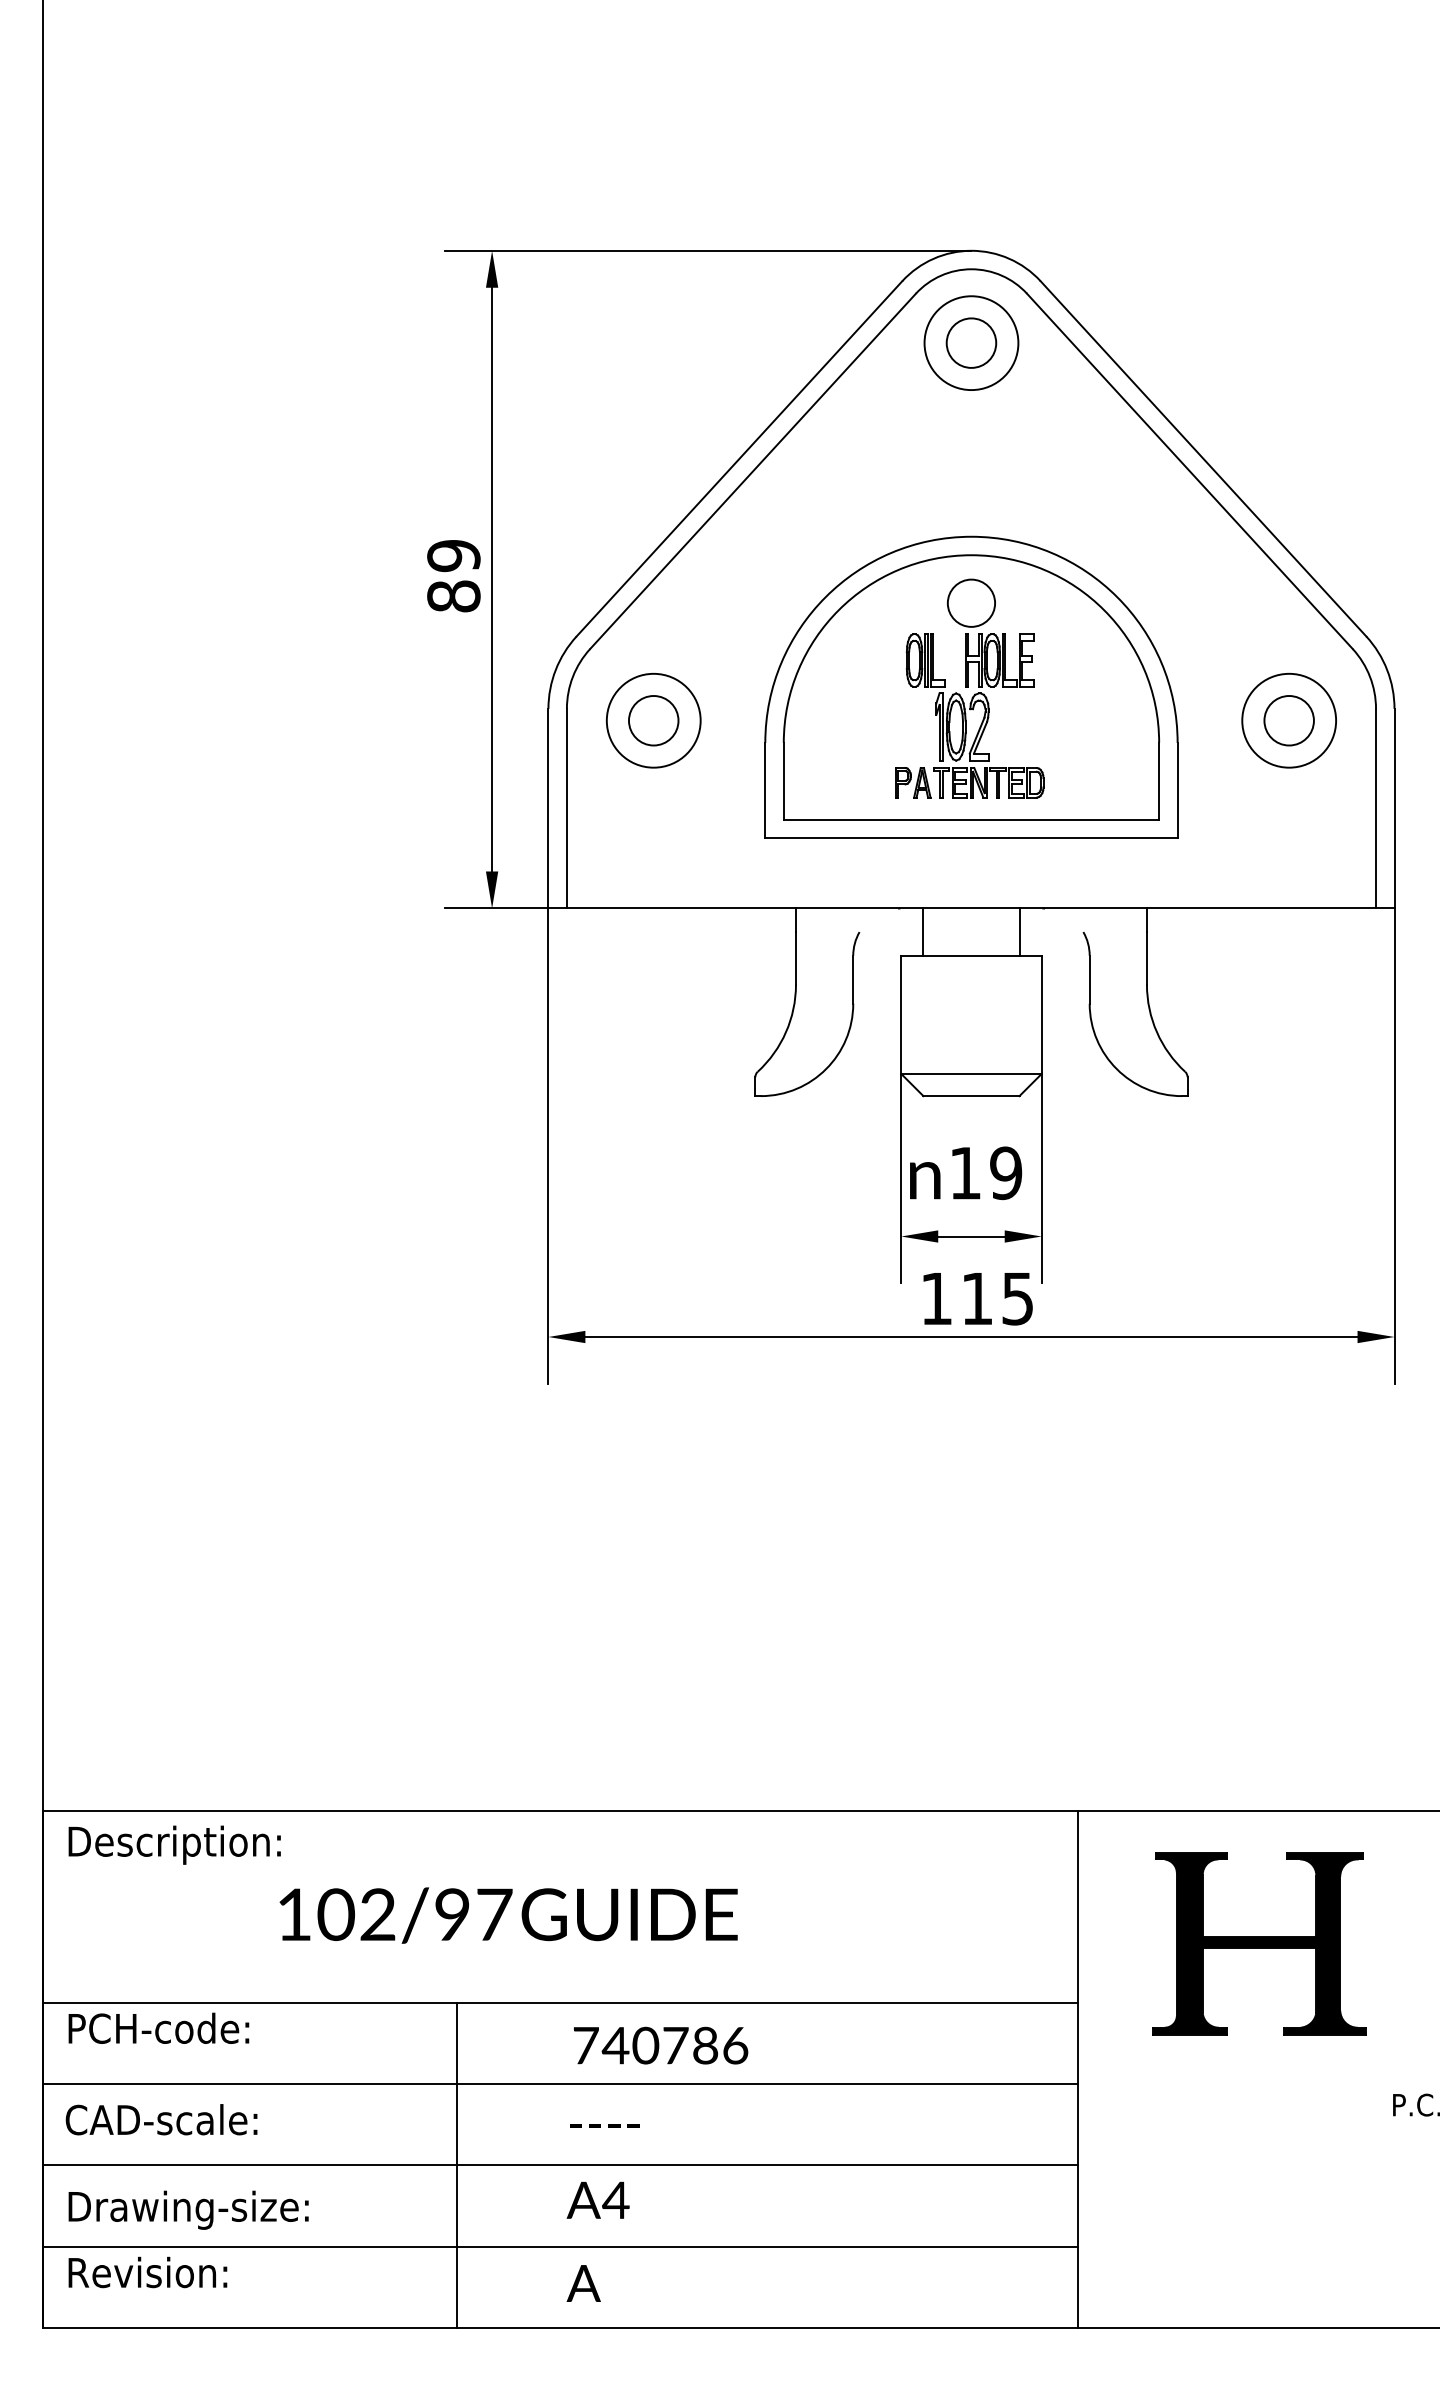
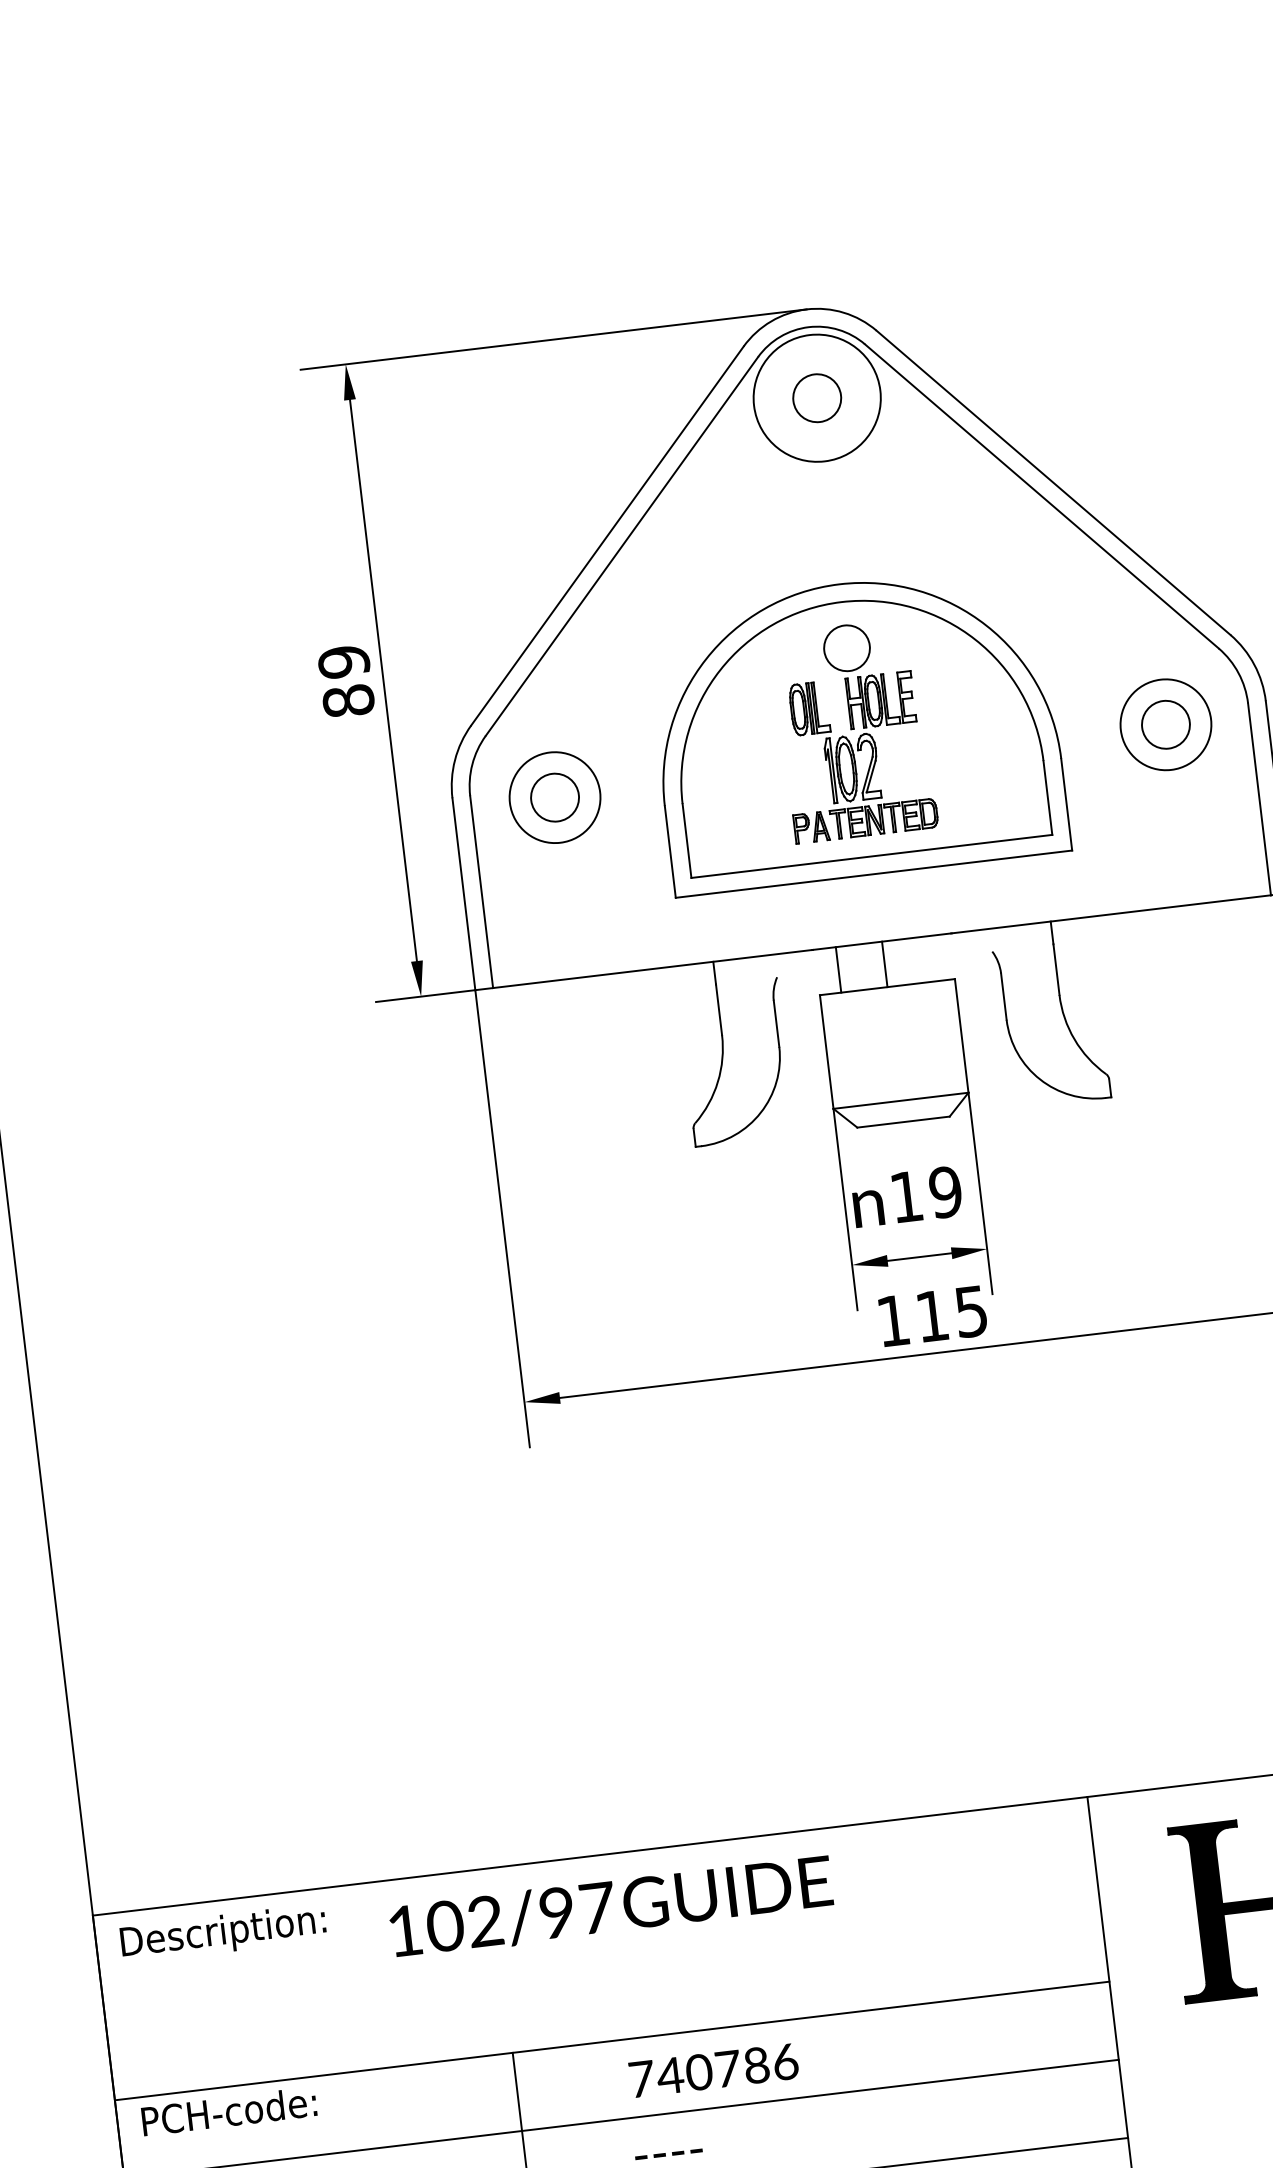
circle: (971, 343) -> (817, 398), size x1.4
line: (1019, 931) -> (884, 963), moved
text: (508, 1915) -> (611, 1907), moved

